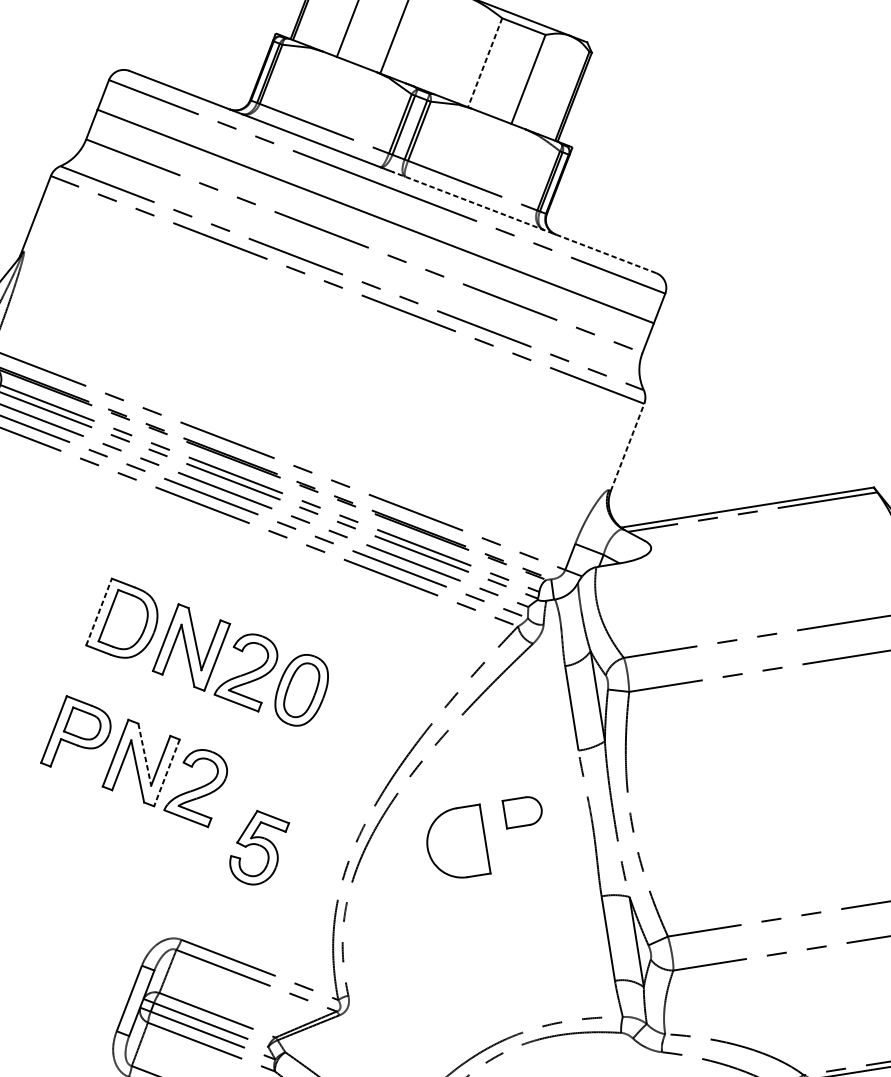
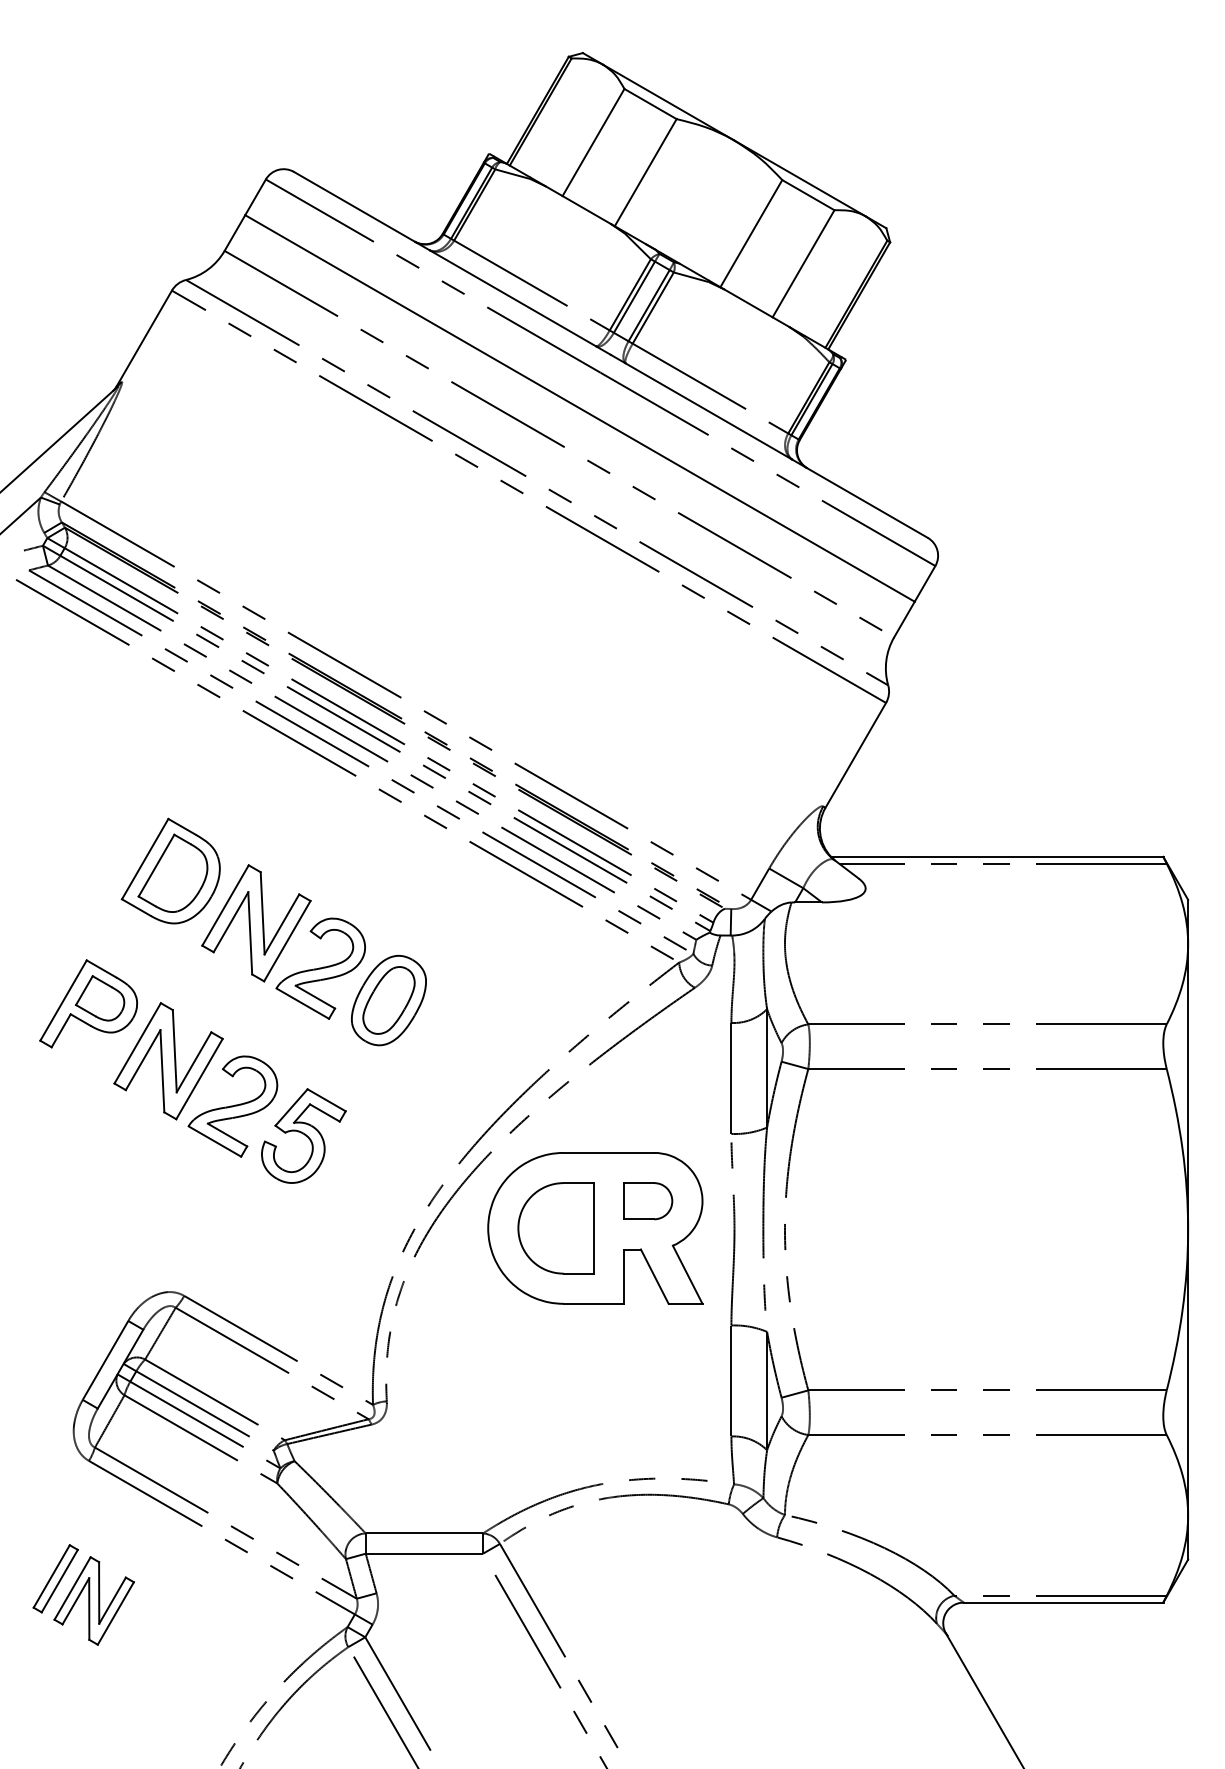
line: (485, 62) -> (751, 233), dashed -> solid
line: (524, 222) -> (769, 446), dashed -> solid
line: (627, 447) -> (855, 755), dashed -> solid
line: (99, 611) -> (145, 858), dashed -> solid
line: (144, 754) -> (174, 1051), dashed -> solid
line: (166, 773) -> (199, 1079), dashed -> solid
part: (486, 838) -> (595, 1228), added
part: (259, 846) -> (303, 1135), moved

